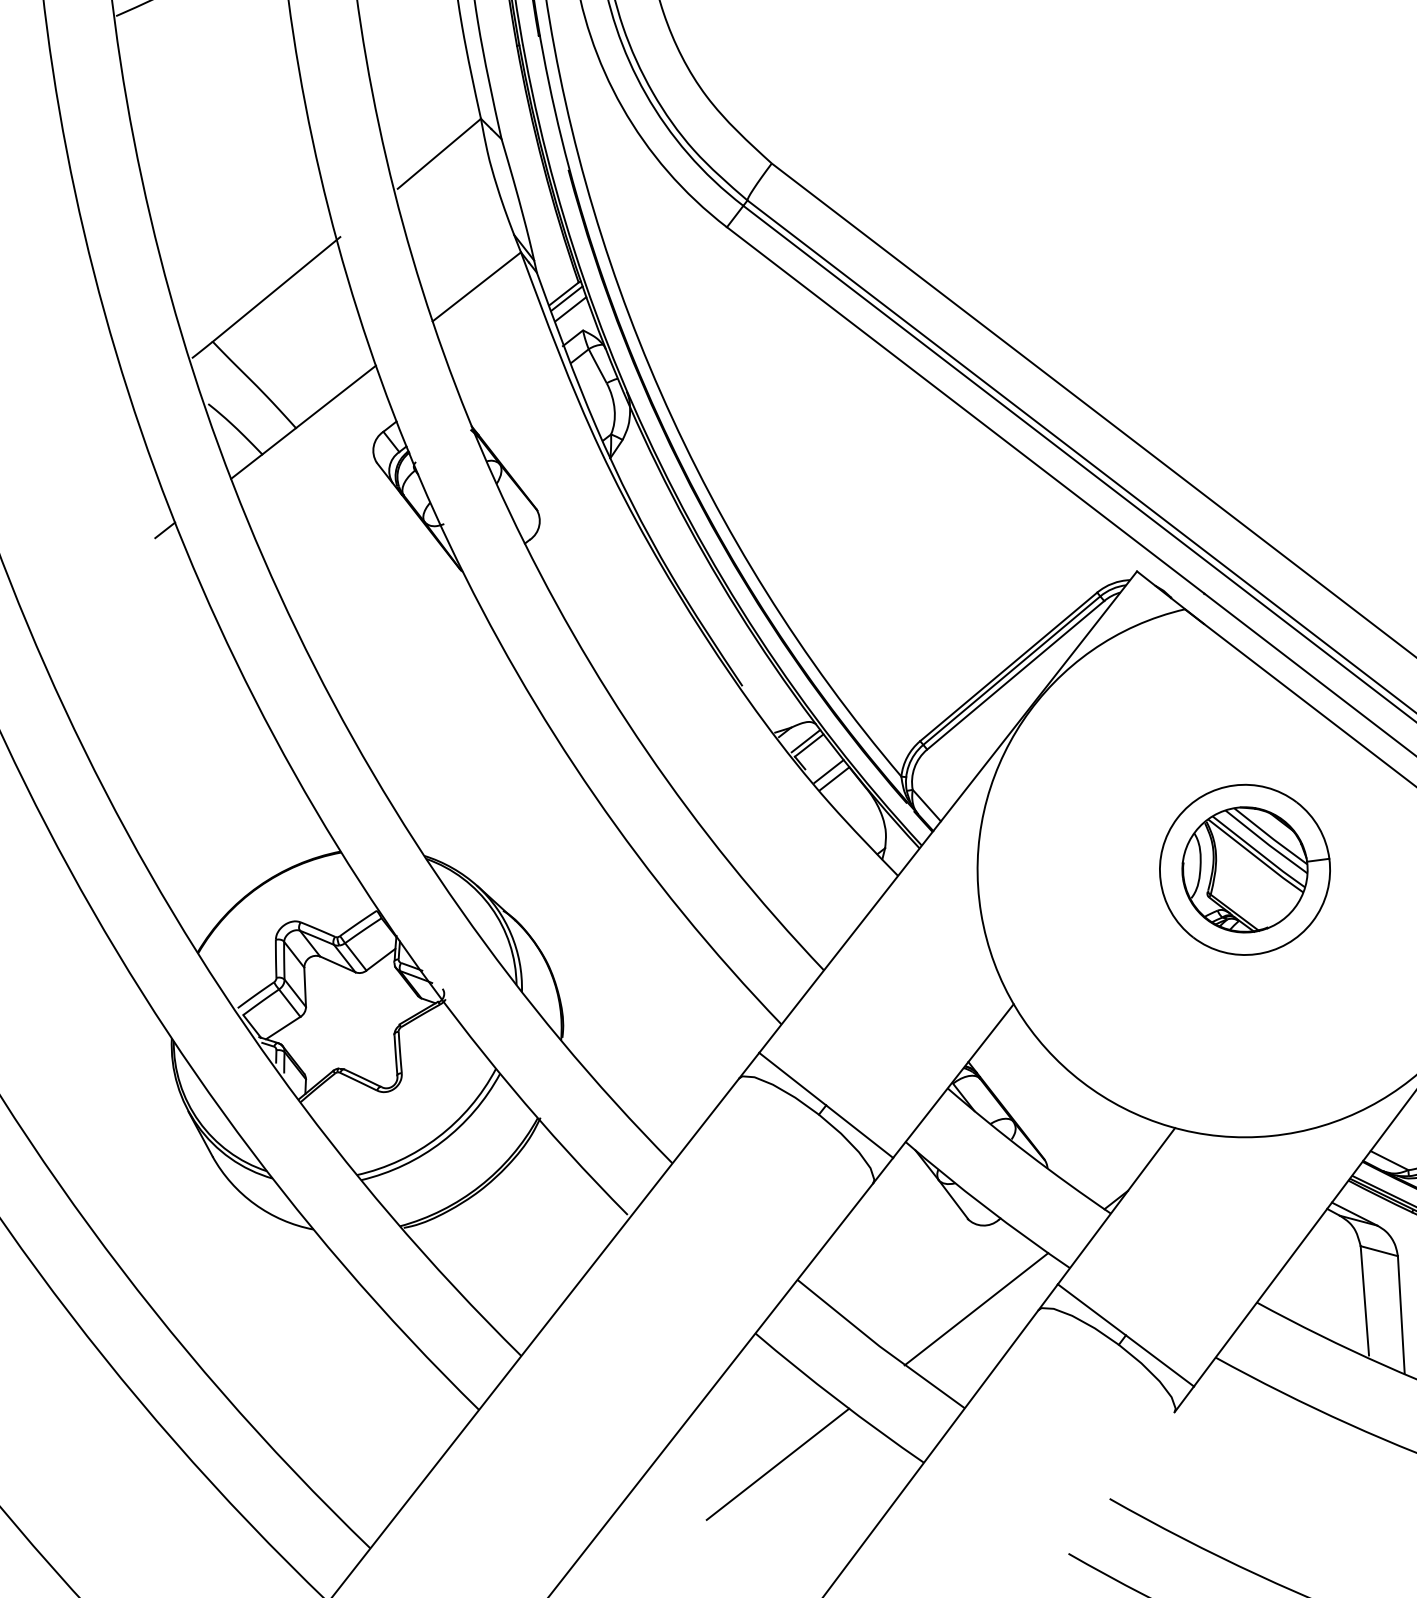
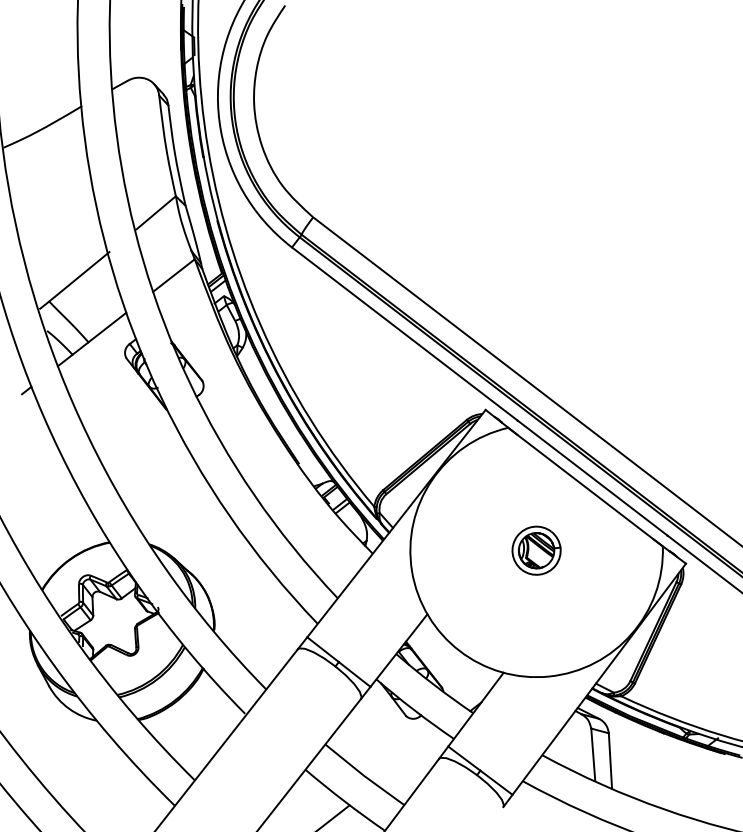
part: (1244, 869) -> (536, 550), size x0.6
line: (975, 1307) -> (409, 757), removed

